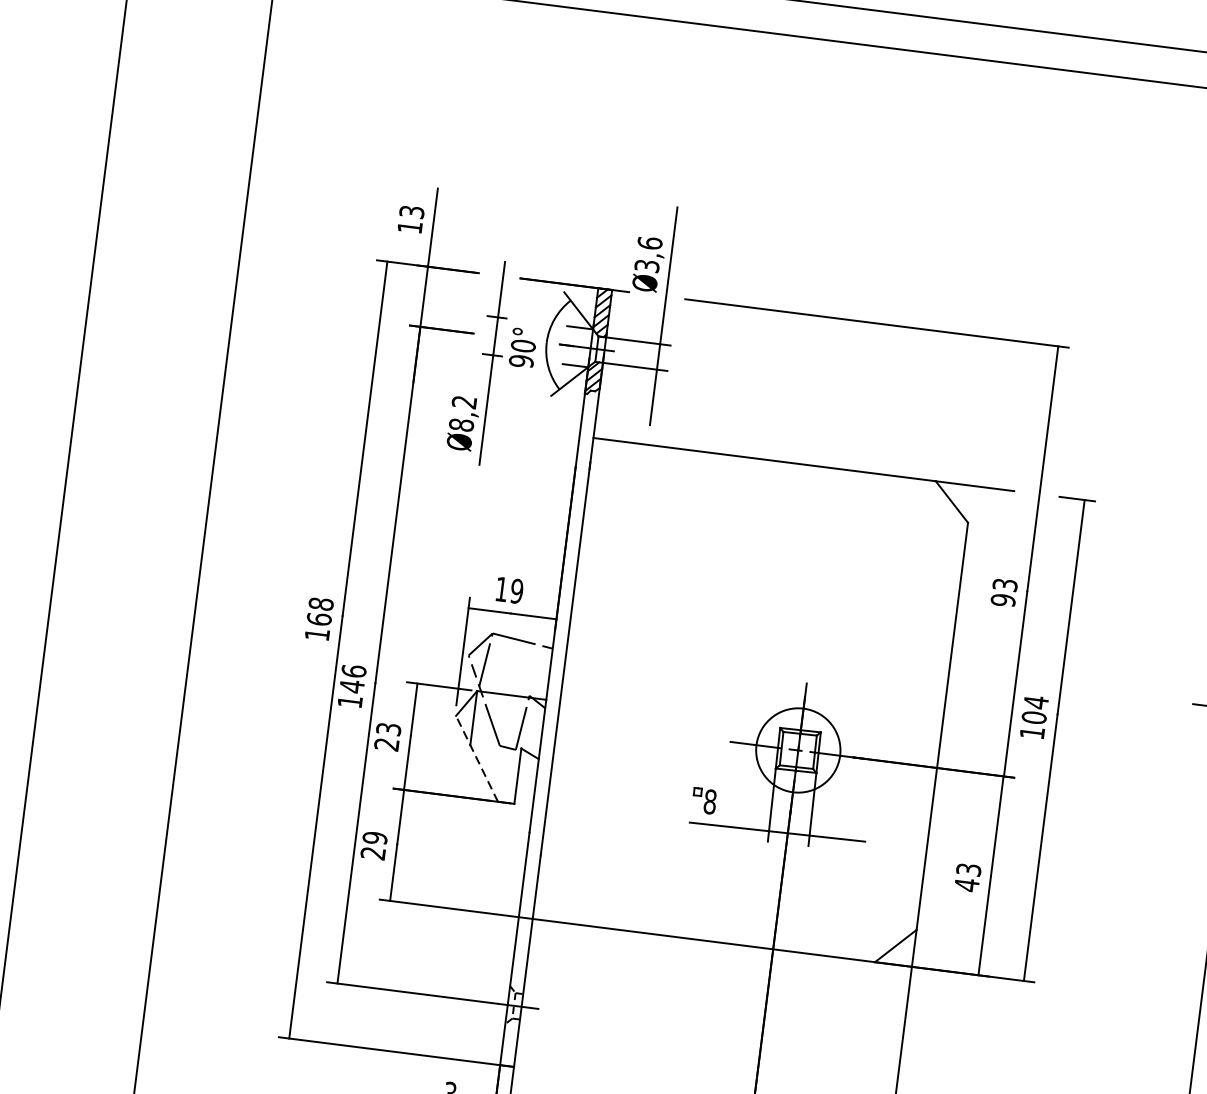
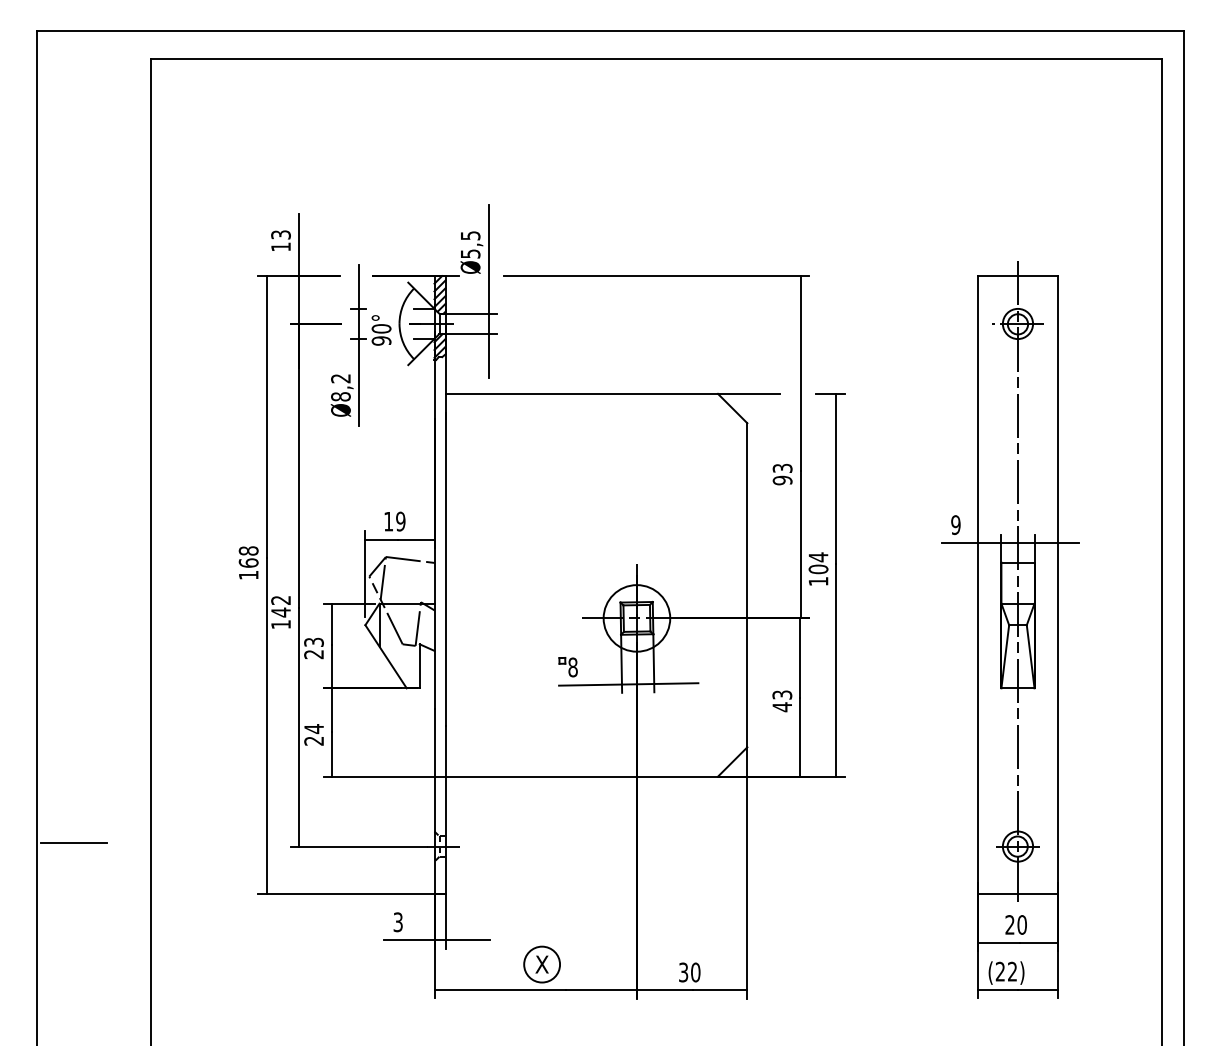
text: (648, 254) -> (470, 244), Ø3,6 -> Ø5,5
text: (353, 671) -> (280, 600), 146 -> 142
line: (477, 758) -> (386, 656), dashed -> solid
text: (375, 838) -> (314, 729), 29 -> 24
line: (54, 943) -> (73, 843), added

